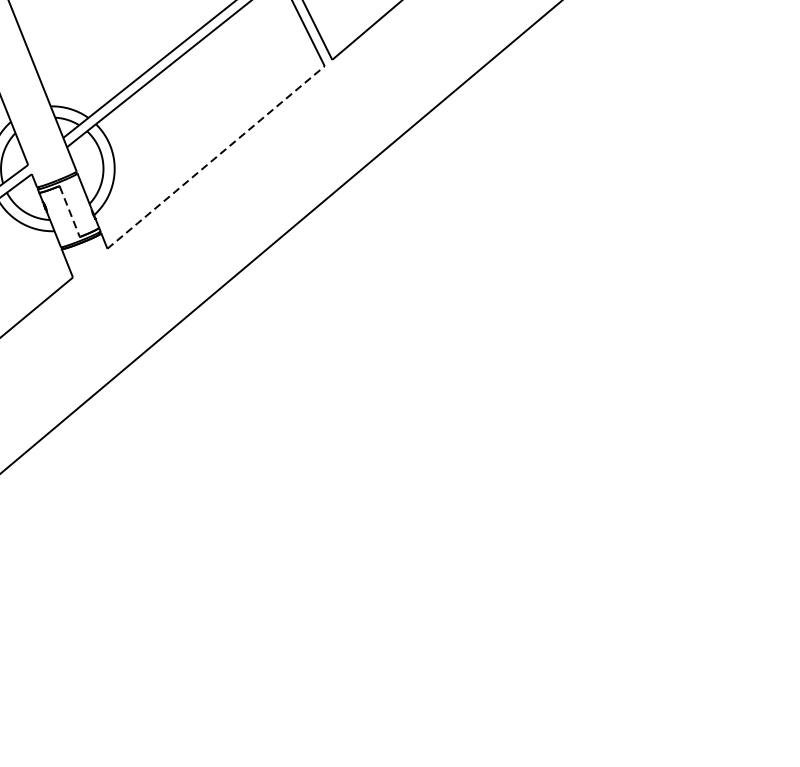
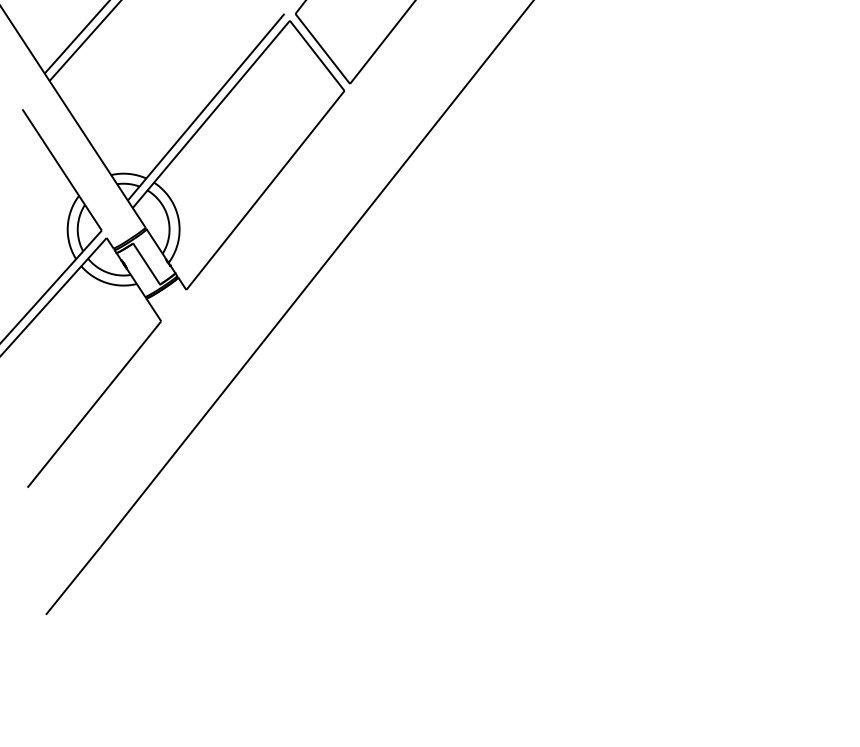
line: (216, 157) -> (265, 190), dashed -> solid
line: (69, 212) -> (146, 264), dashed -> solid

